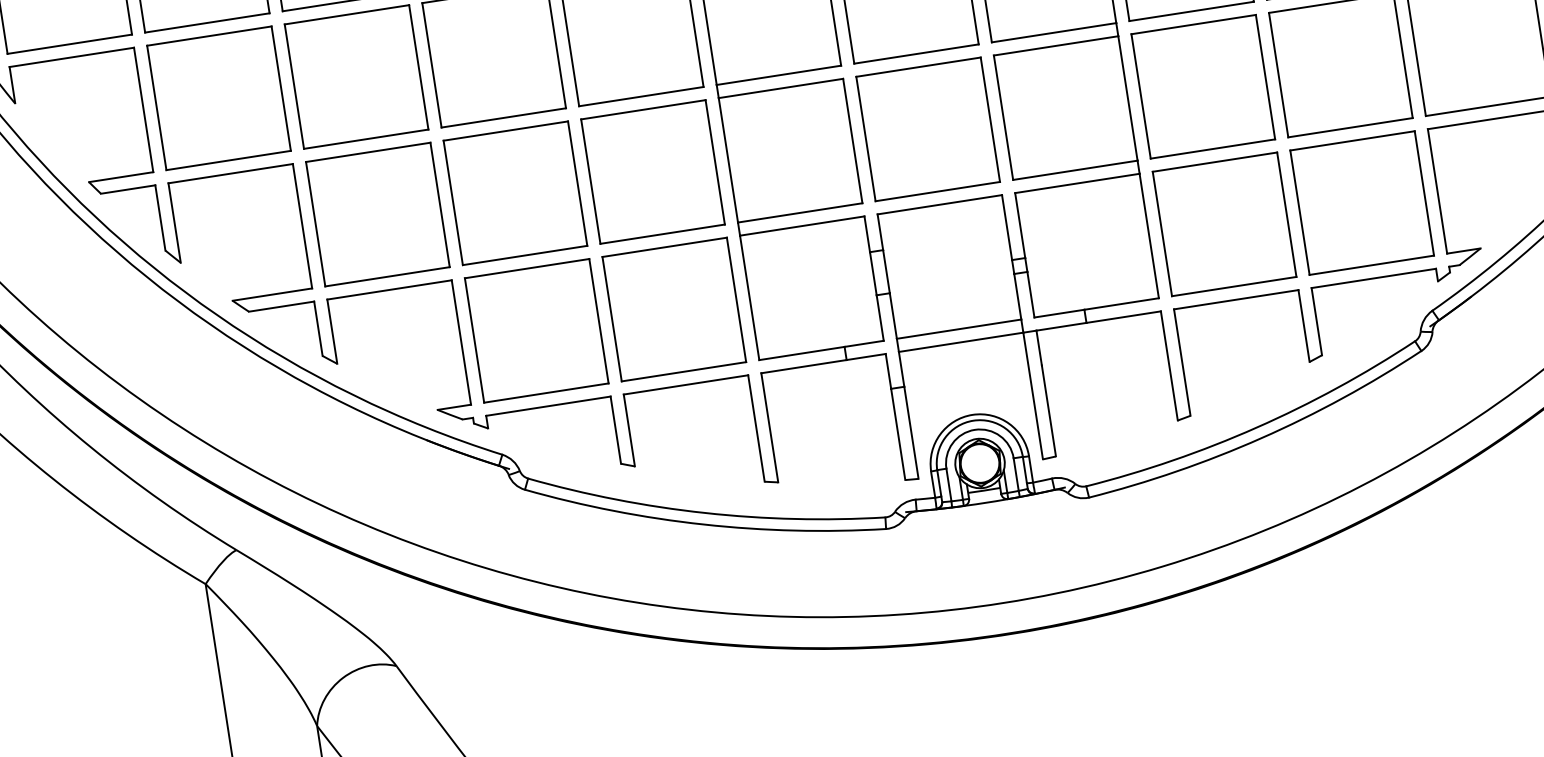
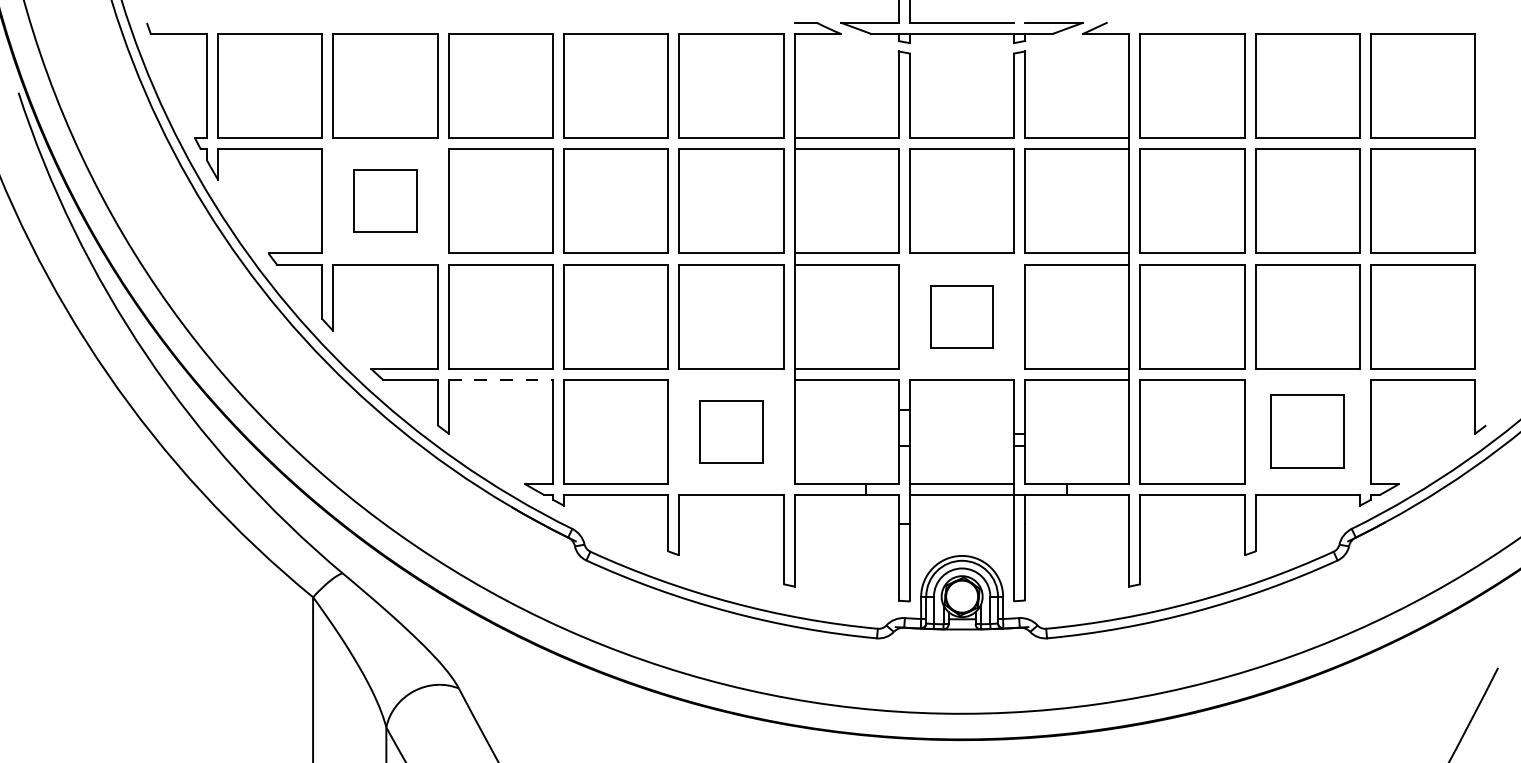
part: (218, 97) -> (385, 200), size x0.6
part: (927, 129) -> (961, 316), size x0.6
part: (1361, 202) -> (1307, 431), size x0.7
line: (390, 289) -> (501, 379), solid -> dashed
part: (674, 309) -> (731, 431), size x0.6

